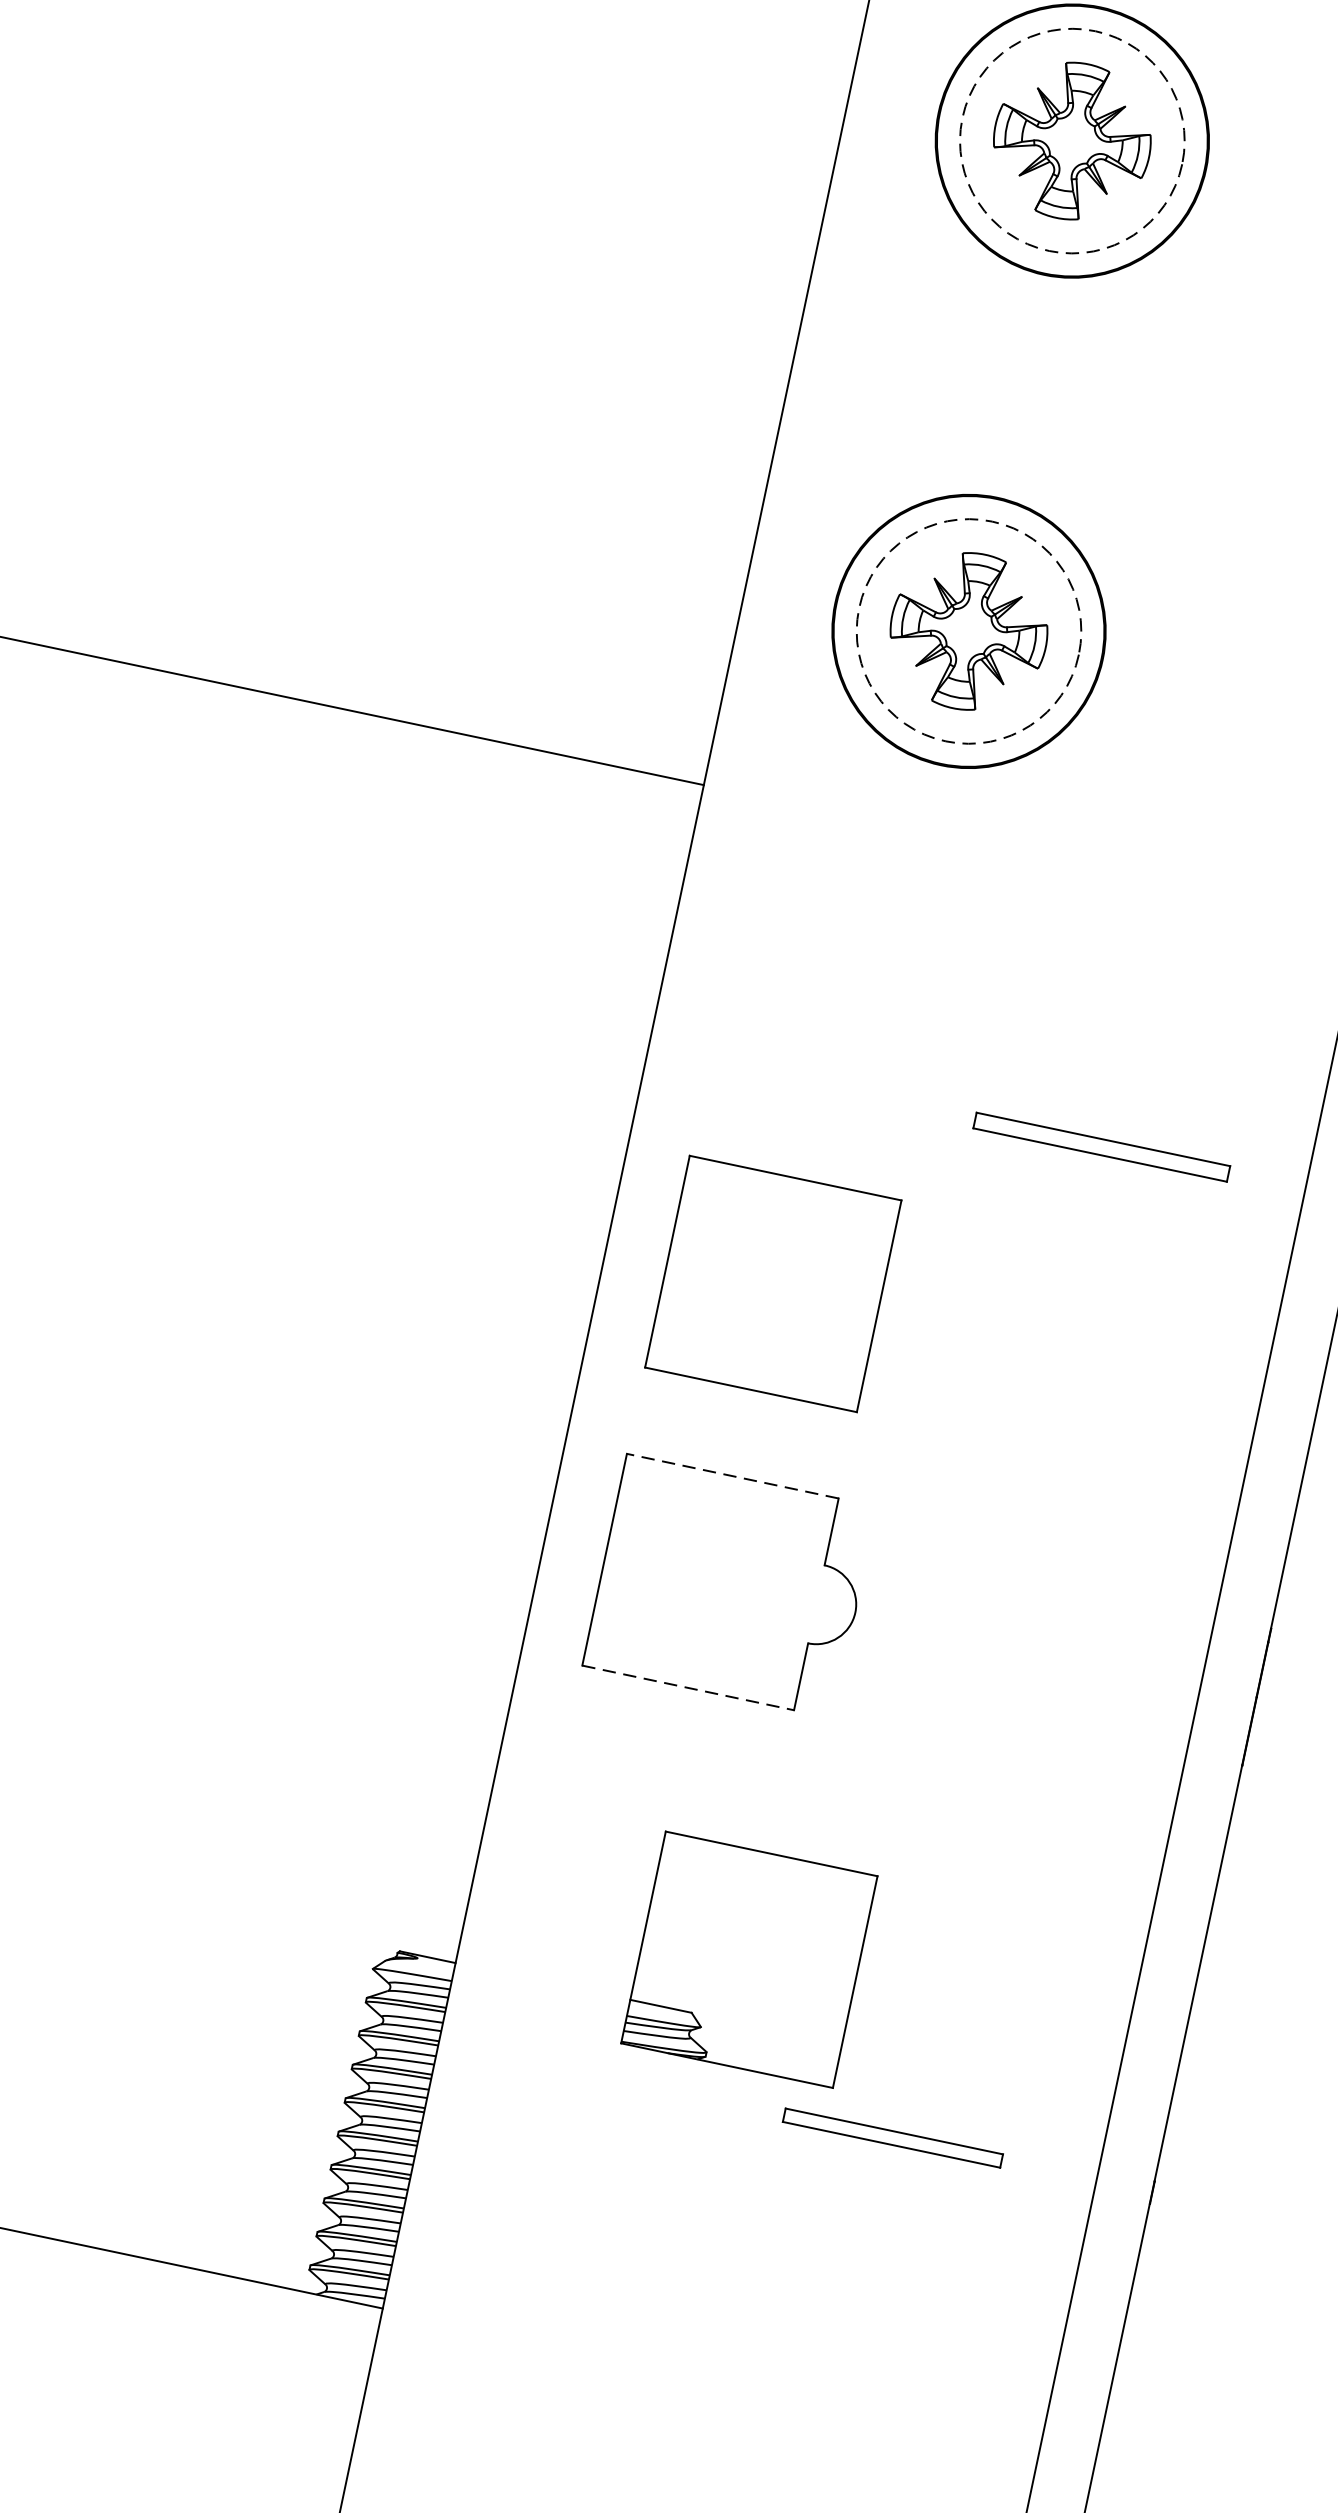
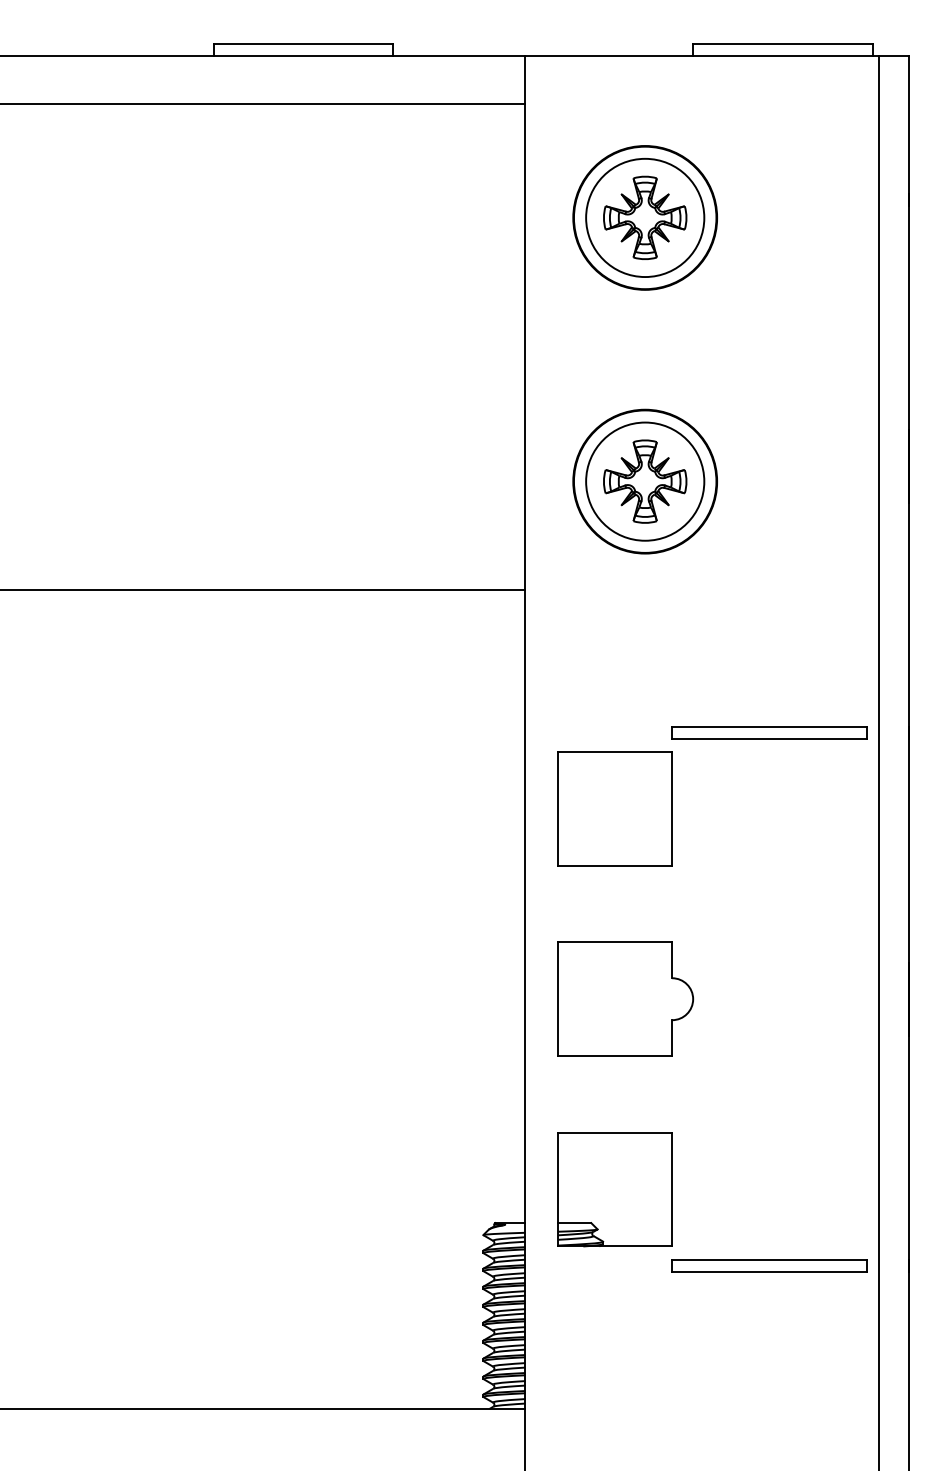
circle: (1073, 140) -> (645, 217), dashed -> solid
circle: (969, 631) -> (645, 481), dashed -> solid
part: (1101, 1146) -> (769, 732), size x1.43
part: (772, 1282) -> (614, 808), moved
line: (733, 1476) -> (615, 942), dashed -> solid
line: (688, 1688) -> (615, 1056), dashed -> solid
part: (747, 1959) -> (614, 1189), moved
part: (892, 2137) -> (769, 1265), size x1.67

